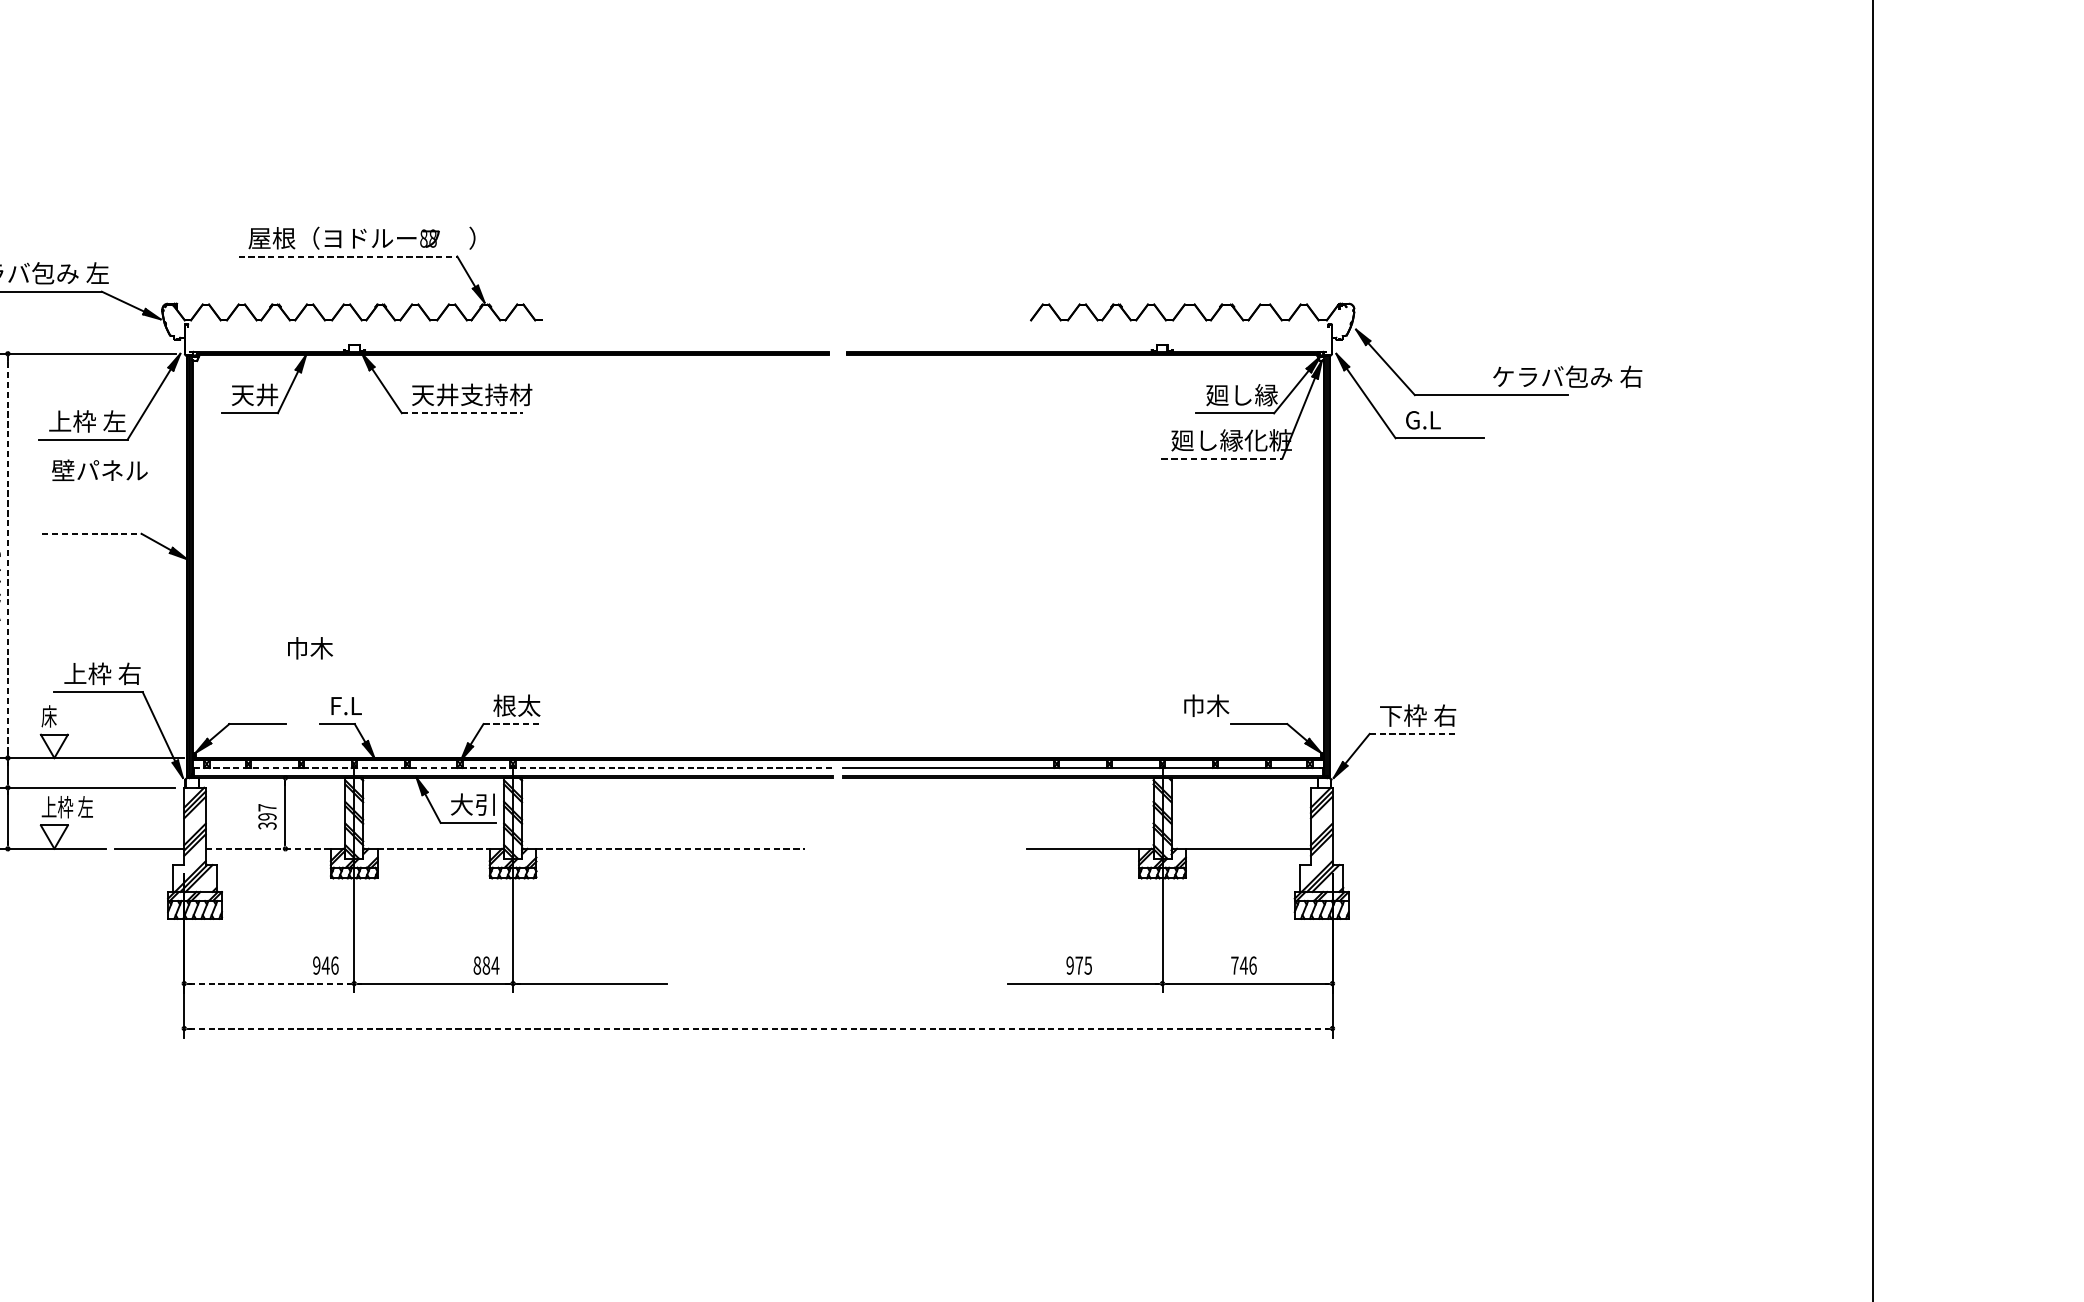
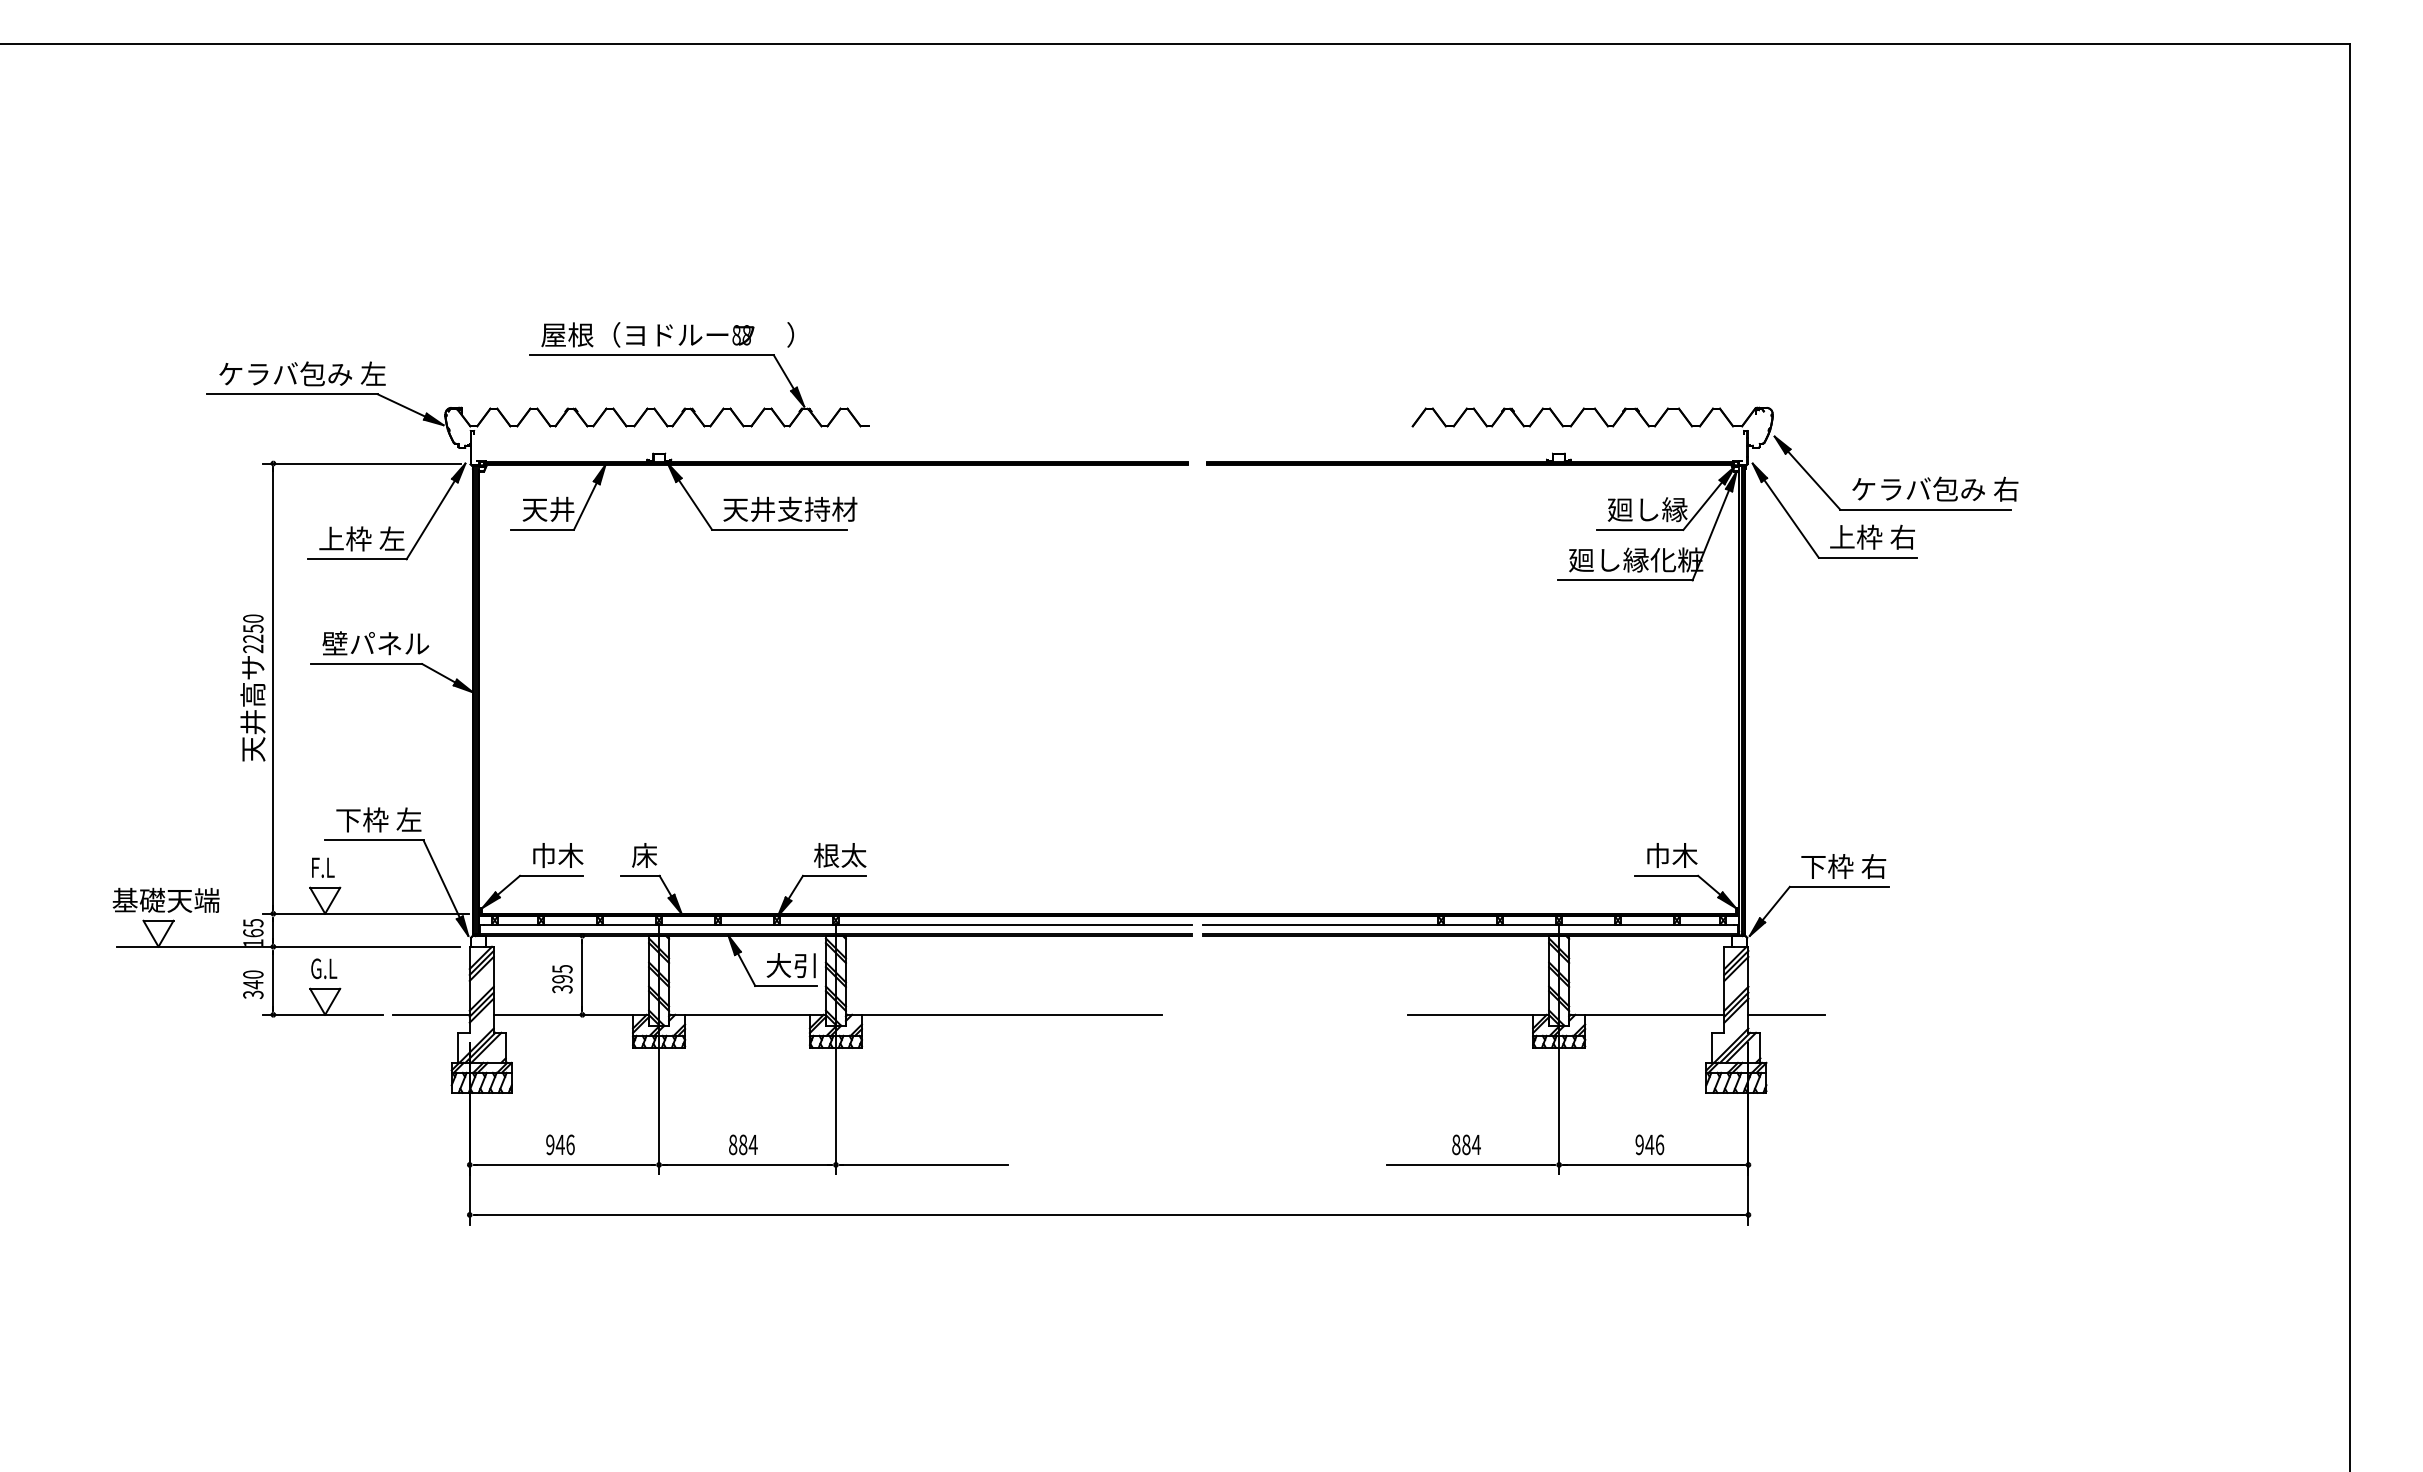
line: (348, 256) -> (652, 355), dashed -> solid
text: (1567, 376) -> (1935, 488), moved
line: (462, 413) -> (779, 529), dashed -> solid
text: (1443, 419) -> (1872, 536), G.L -> 上枠 右
line: (1222, 458) -> (1625, 580), dashed -> solid
text: (99, 470) -> (375, 643), moved
line: (92, 534) -> (367, 664), dashed -> solid
line: (8, 555) -> (273, 688), dashed -> solid
text: (310, 648) -> (558, 855), moved
text: (102, 673) -> (378, 819), 上枠 右 -> 下枠 左
text: (345, 705) -> (649, 855), F.L -> 床
text: (1206, 705) -> (1672, 855), moved
text: (52, 715) -> (322, 866), 床 -> F.L
line: (511, 723) -> (834, 875), dashed -> solid
line: (1414, 733) -> (1839, 886), dashed -> solid
line: (512, 767) -> (835, 924), dashed -> solid
text: (67, 807) -> (339, 968), 上枠 左 -> G.L
text: (267, 808) -> (562, 969), 397 -> 395
line: (268, 848) -> (563, 1014), dashed -> solid
line: (434, 848) -> (748, 1014), dashed -> solid
line: (670, 848) -> (1011, 1014), dashed -> solid
line: (1366, 848) -> (1786, 1014), added
text: (325, 965) -> (560, 1144), moved
text: (486, 965) -> (743, 1144), moved
text: (1079, 965) -> (1466, 1144), 975 -> 884
text: (1234, 965) -> (1639, 1144), 746 -> 946
line: (269, 983) -> (564, 1164), dashed -> solid
line: (758, 1028) -> (1109, 1214), dashed -> solid

